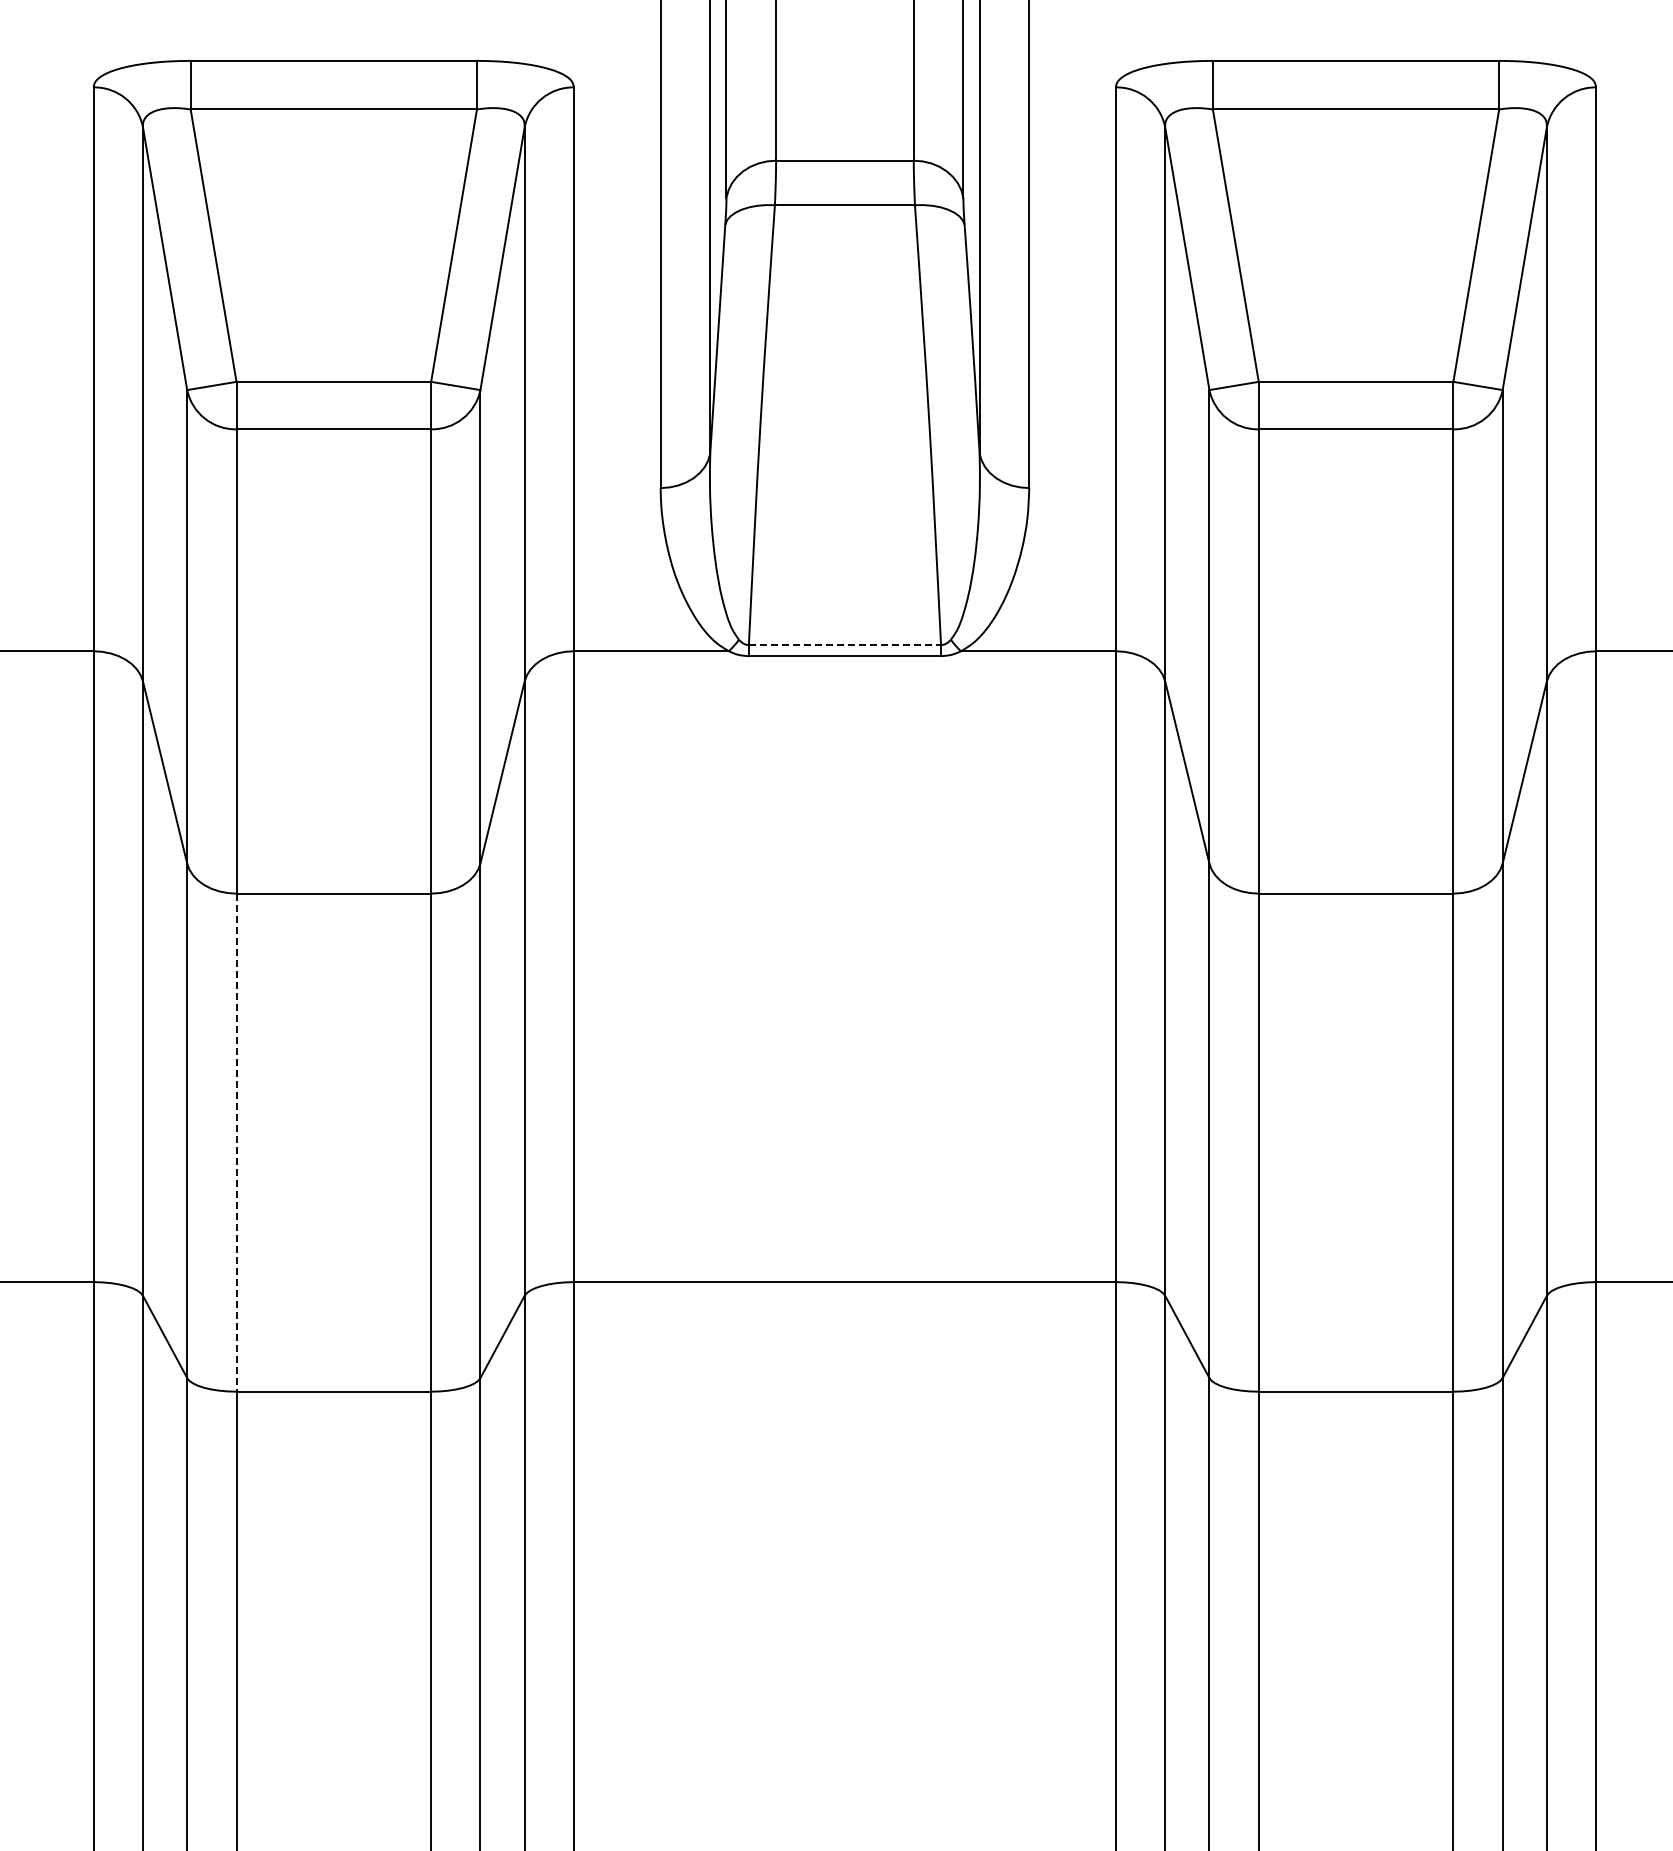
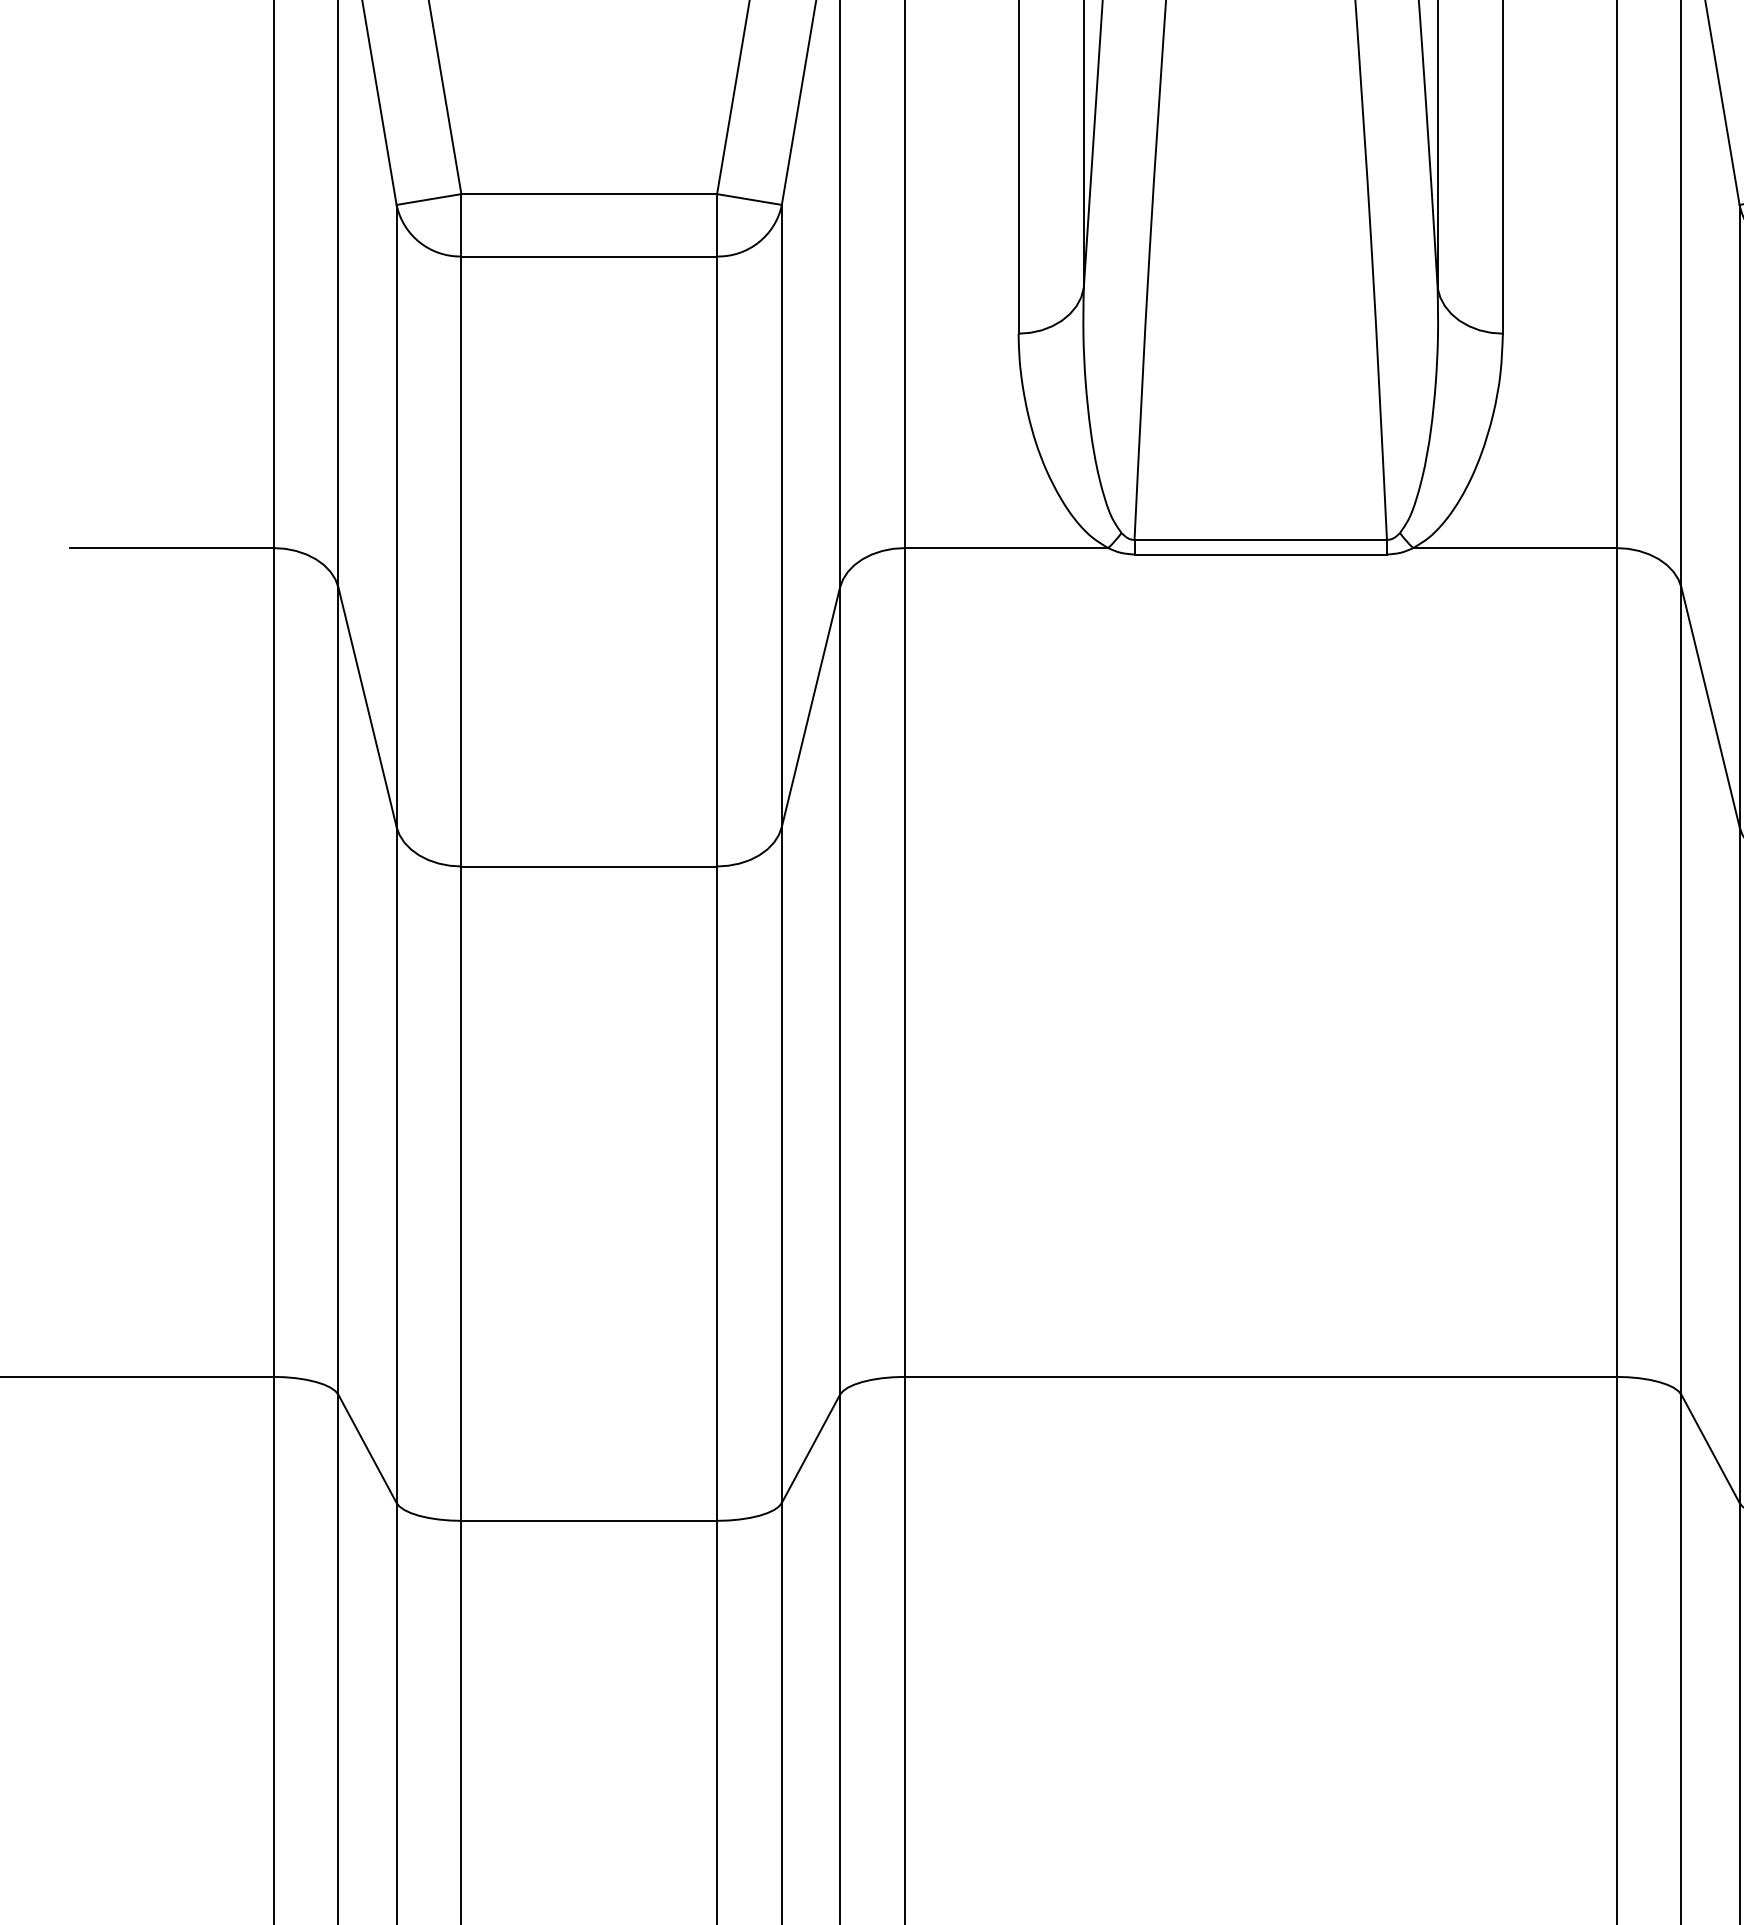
line: (845, 645) -> (1261, 540), dashed -> solid
line: (236, 1143) -> (461, 1194), dashed -> solid

